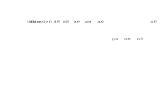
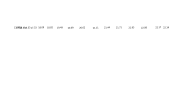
text: (127, 38) -> (107, 27), moved

